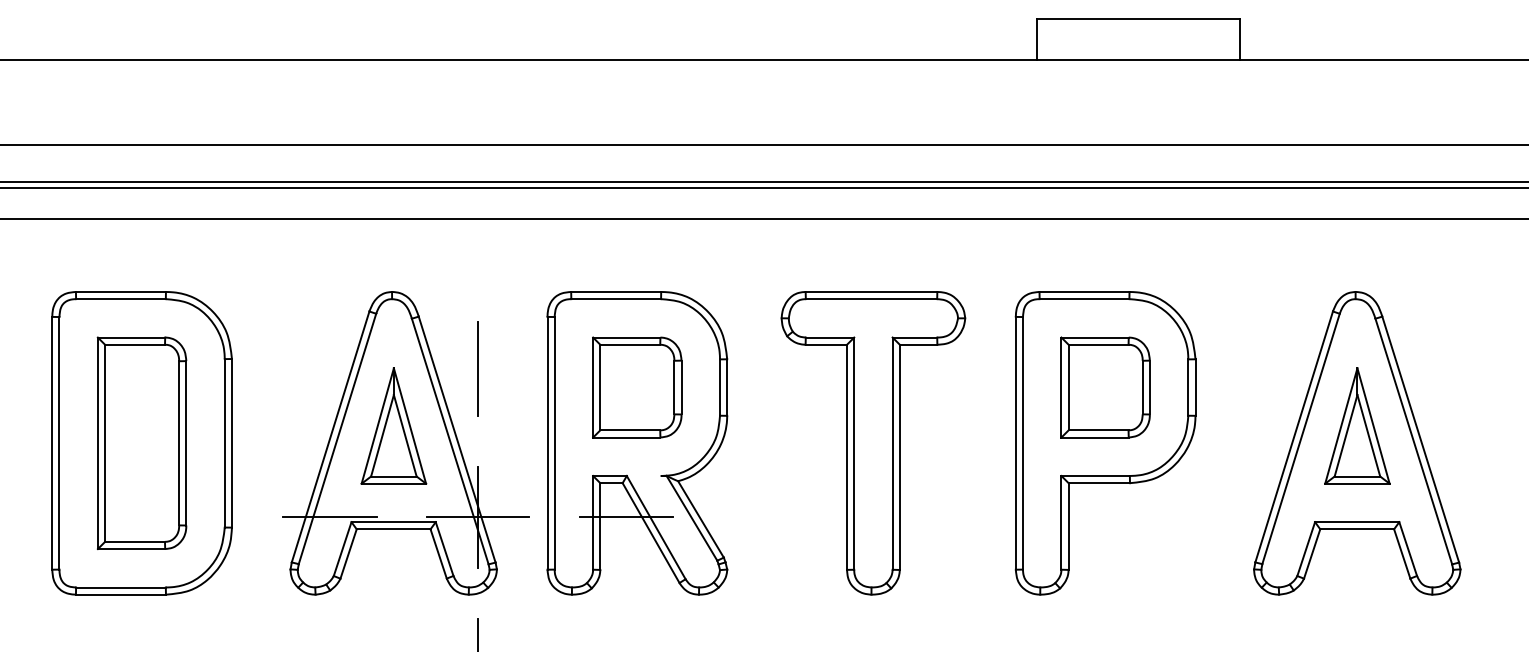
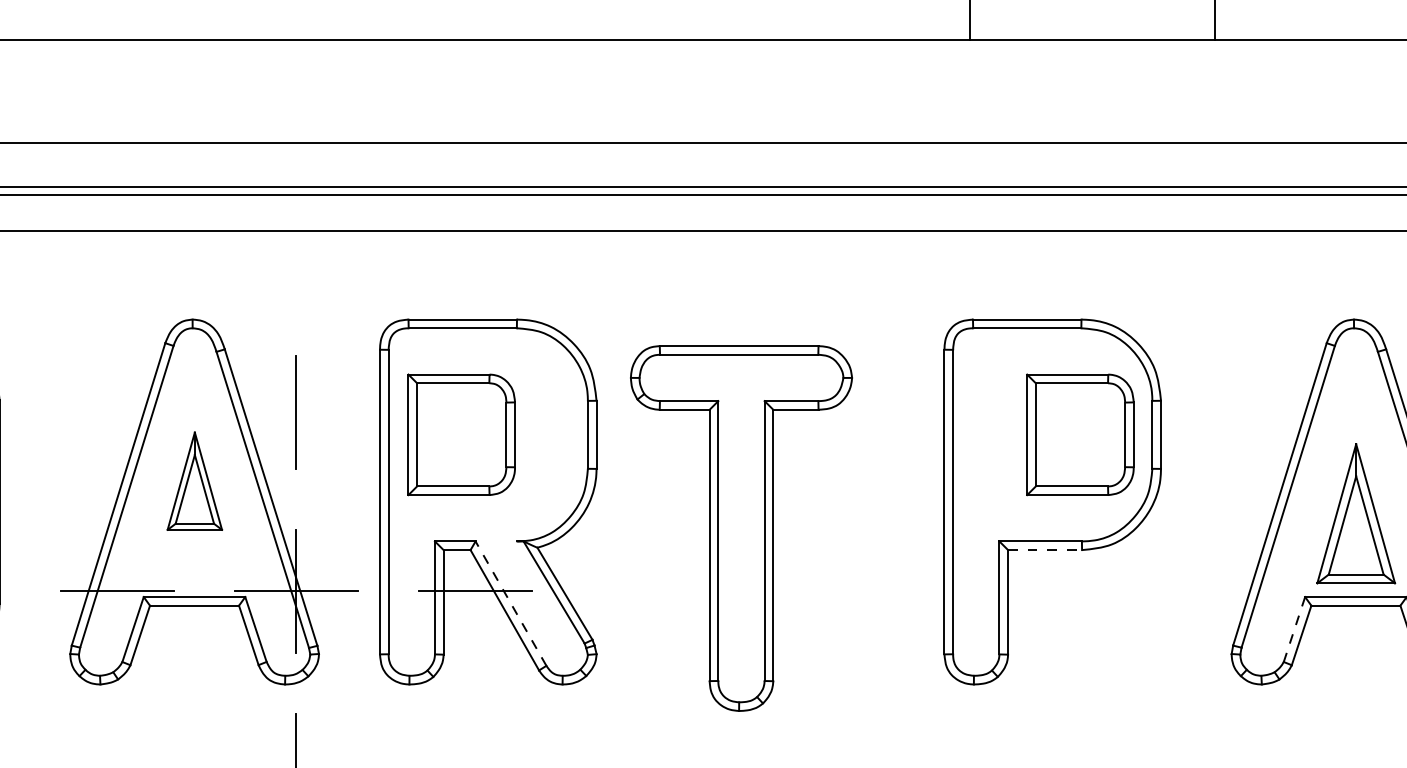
part: (637, 387) -> (461, 434), moved
part: (1105, 387) -> (1080, 434), moved
part: (393, 425) -> (194, 480), size x0.7
part: (1357, 425) -> (1356, 513), moved
part: (873, 443) -> (741, 528), moved
line: (1099, 483) -> (1045, 550), solid -> dashed
line: (655, 527) -> (510, 603), solid -> dashed
line: (1306, 549) -> (1294, 630), solid -> dashed

